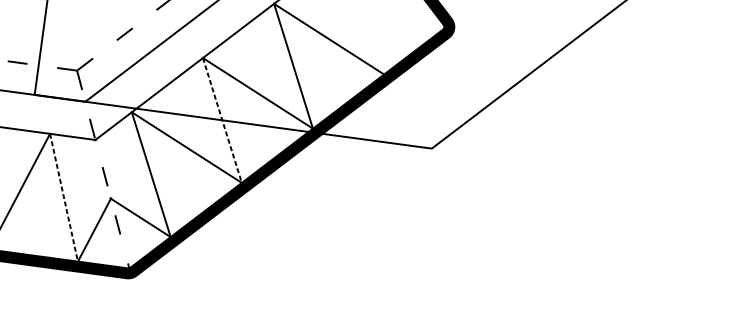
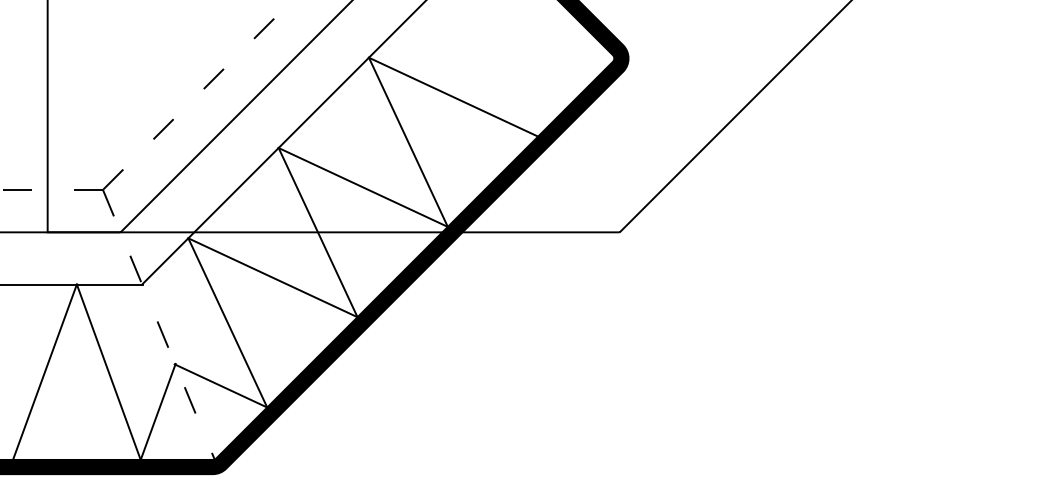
line: (222, 121) -> (318, 233), dashed -> solid
line: (63, 197) -> (108, 372), dashed -> solid

